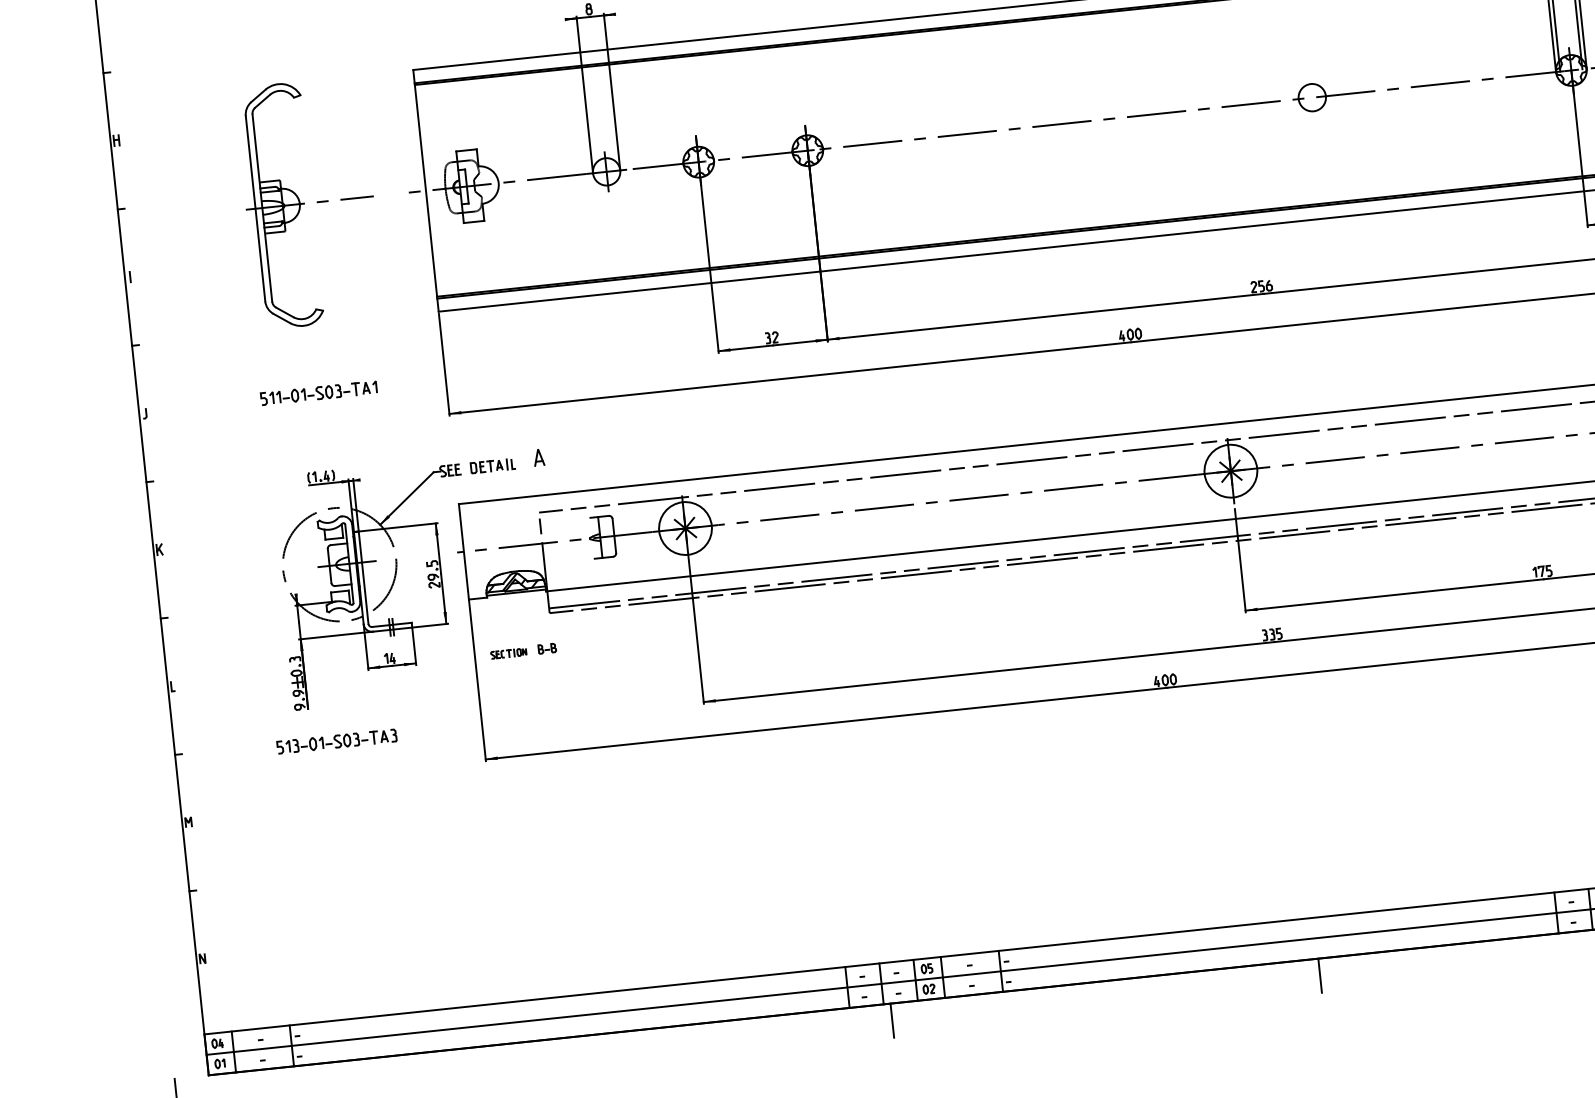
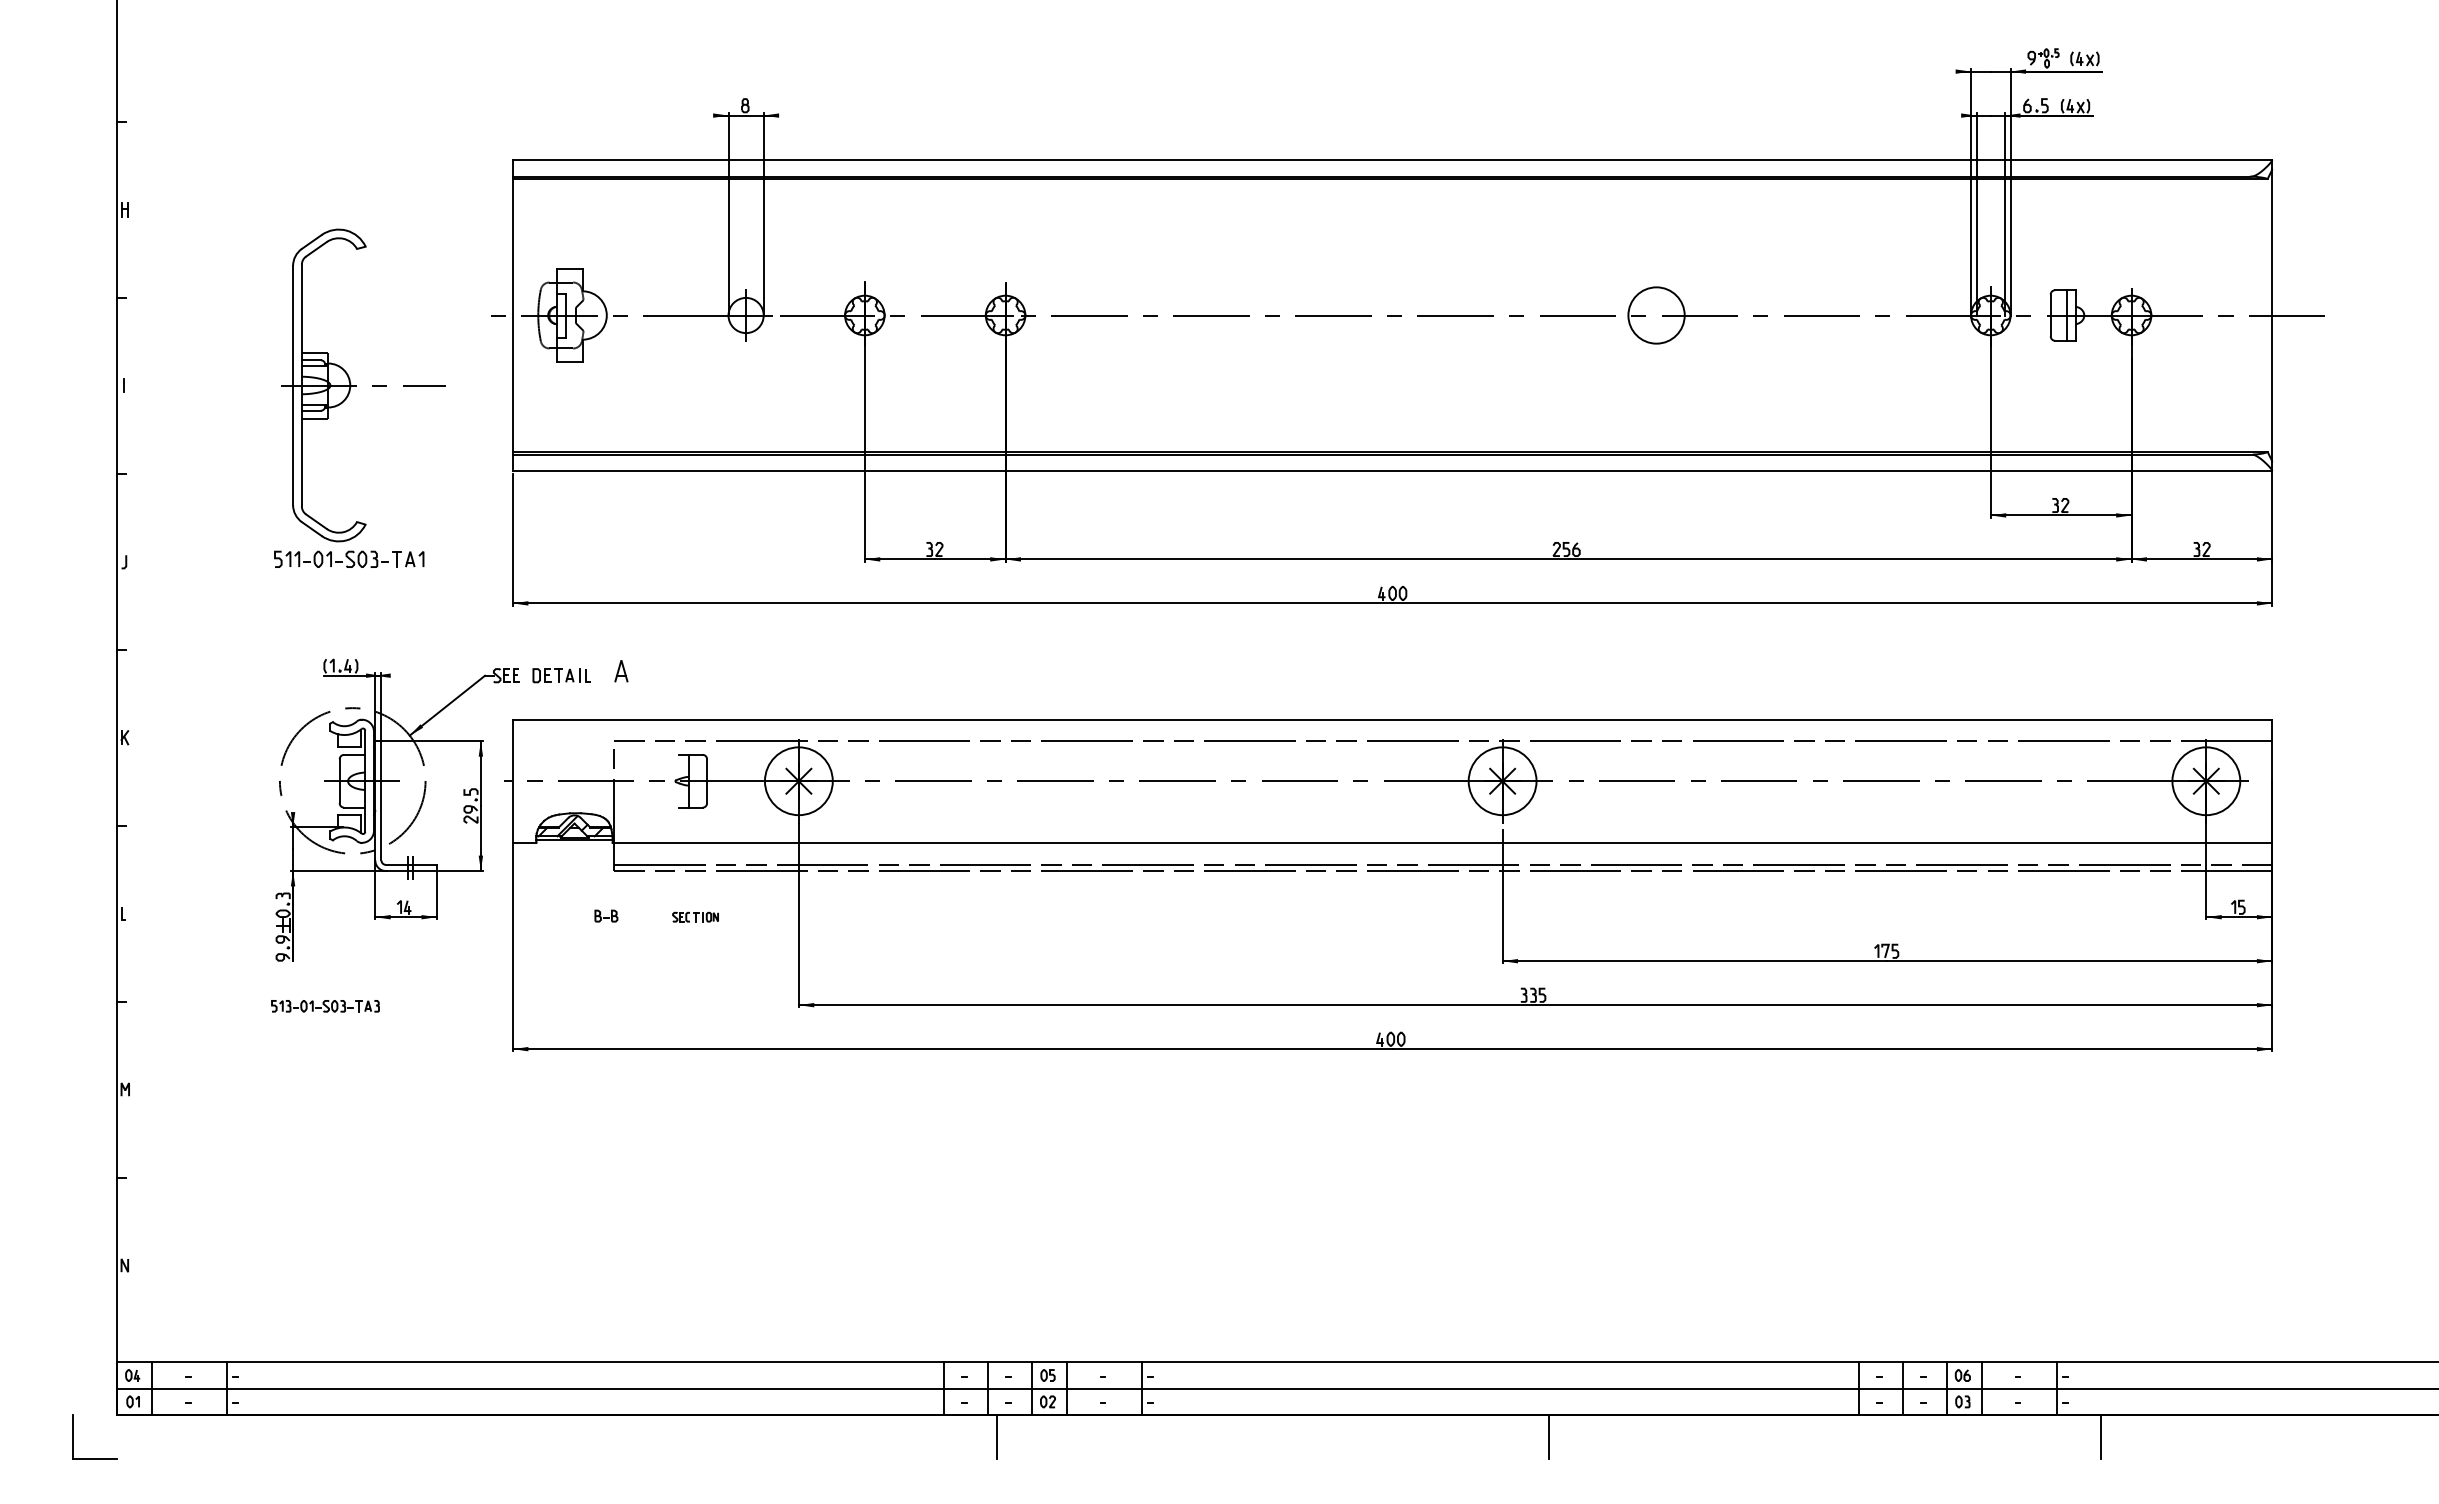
circle: (1312, 97) -> (1656, 315), size x1.6
part: (304, 203) -> (356, 385), moved
part: (508, 653) -> (695, 916), moved
part: (336, 740) -> (325, 1005), size x0.7

